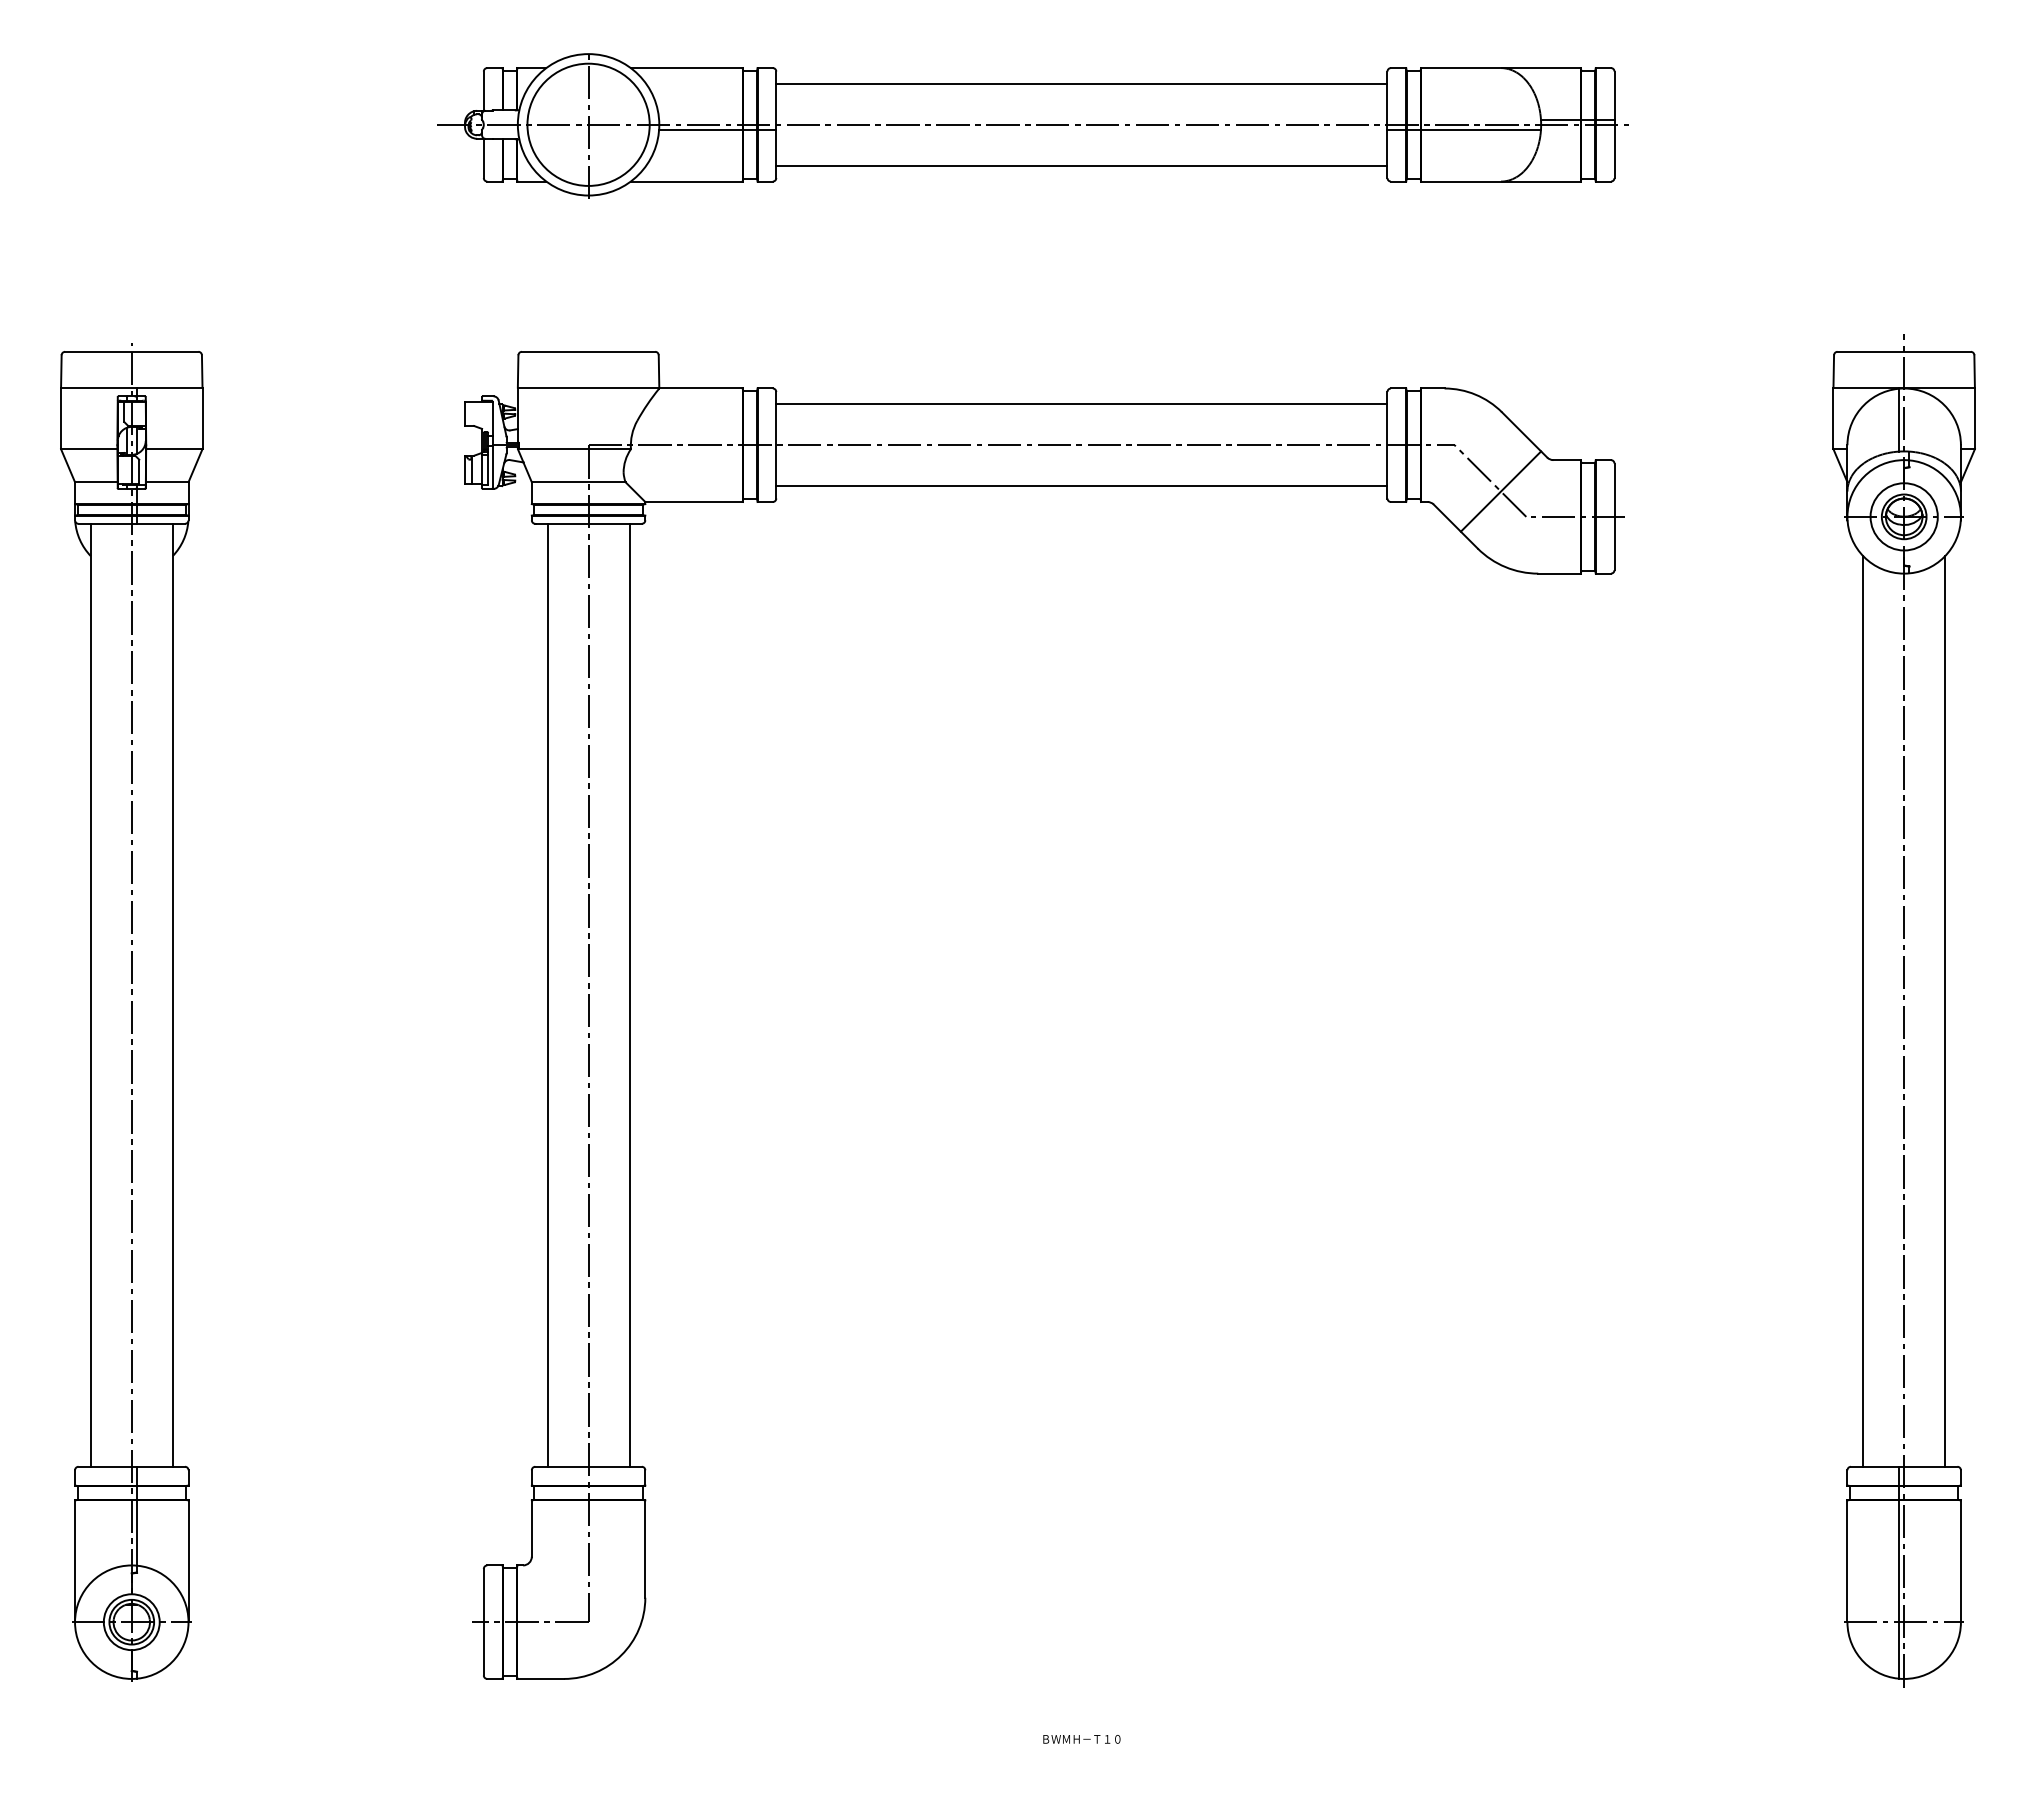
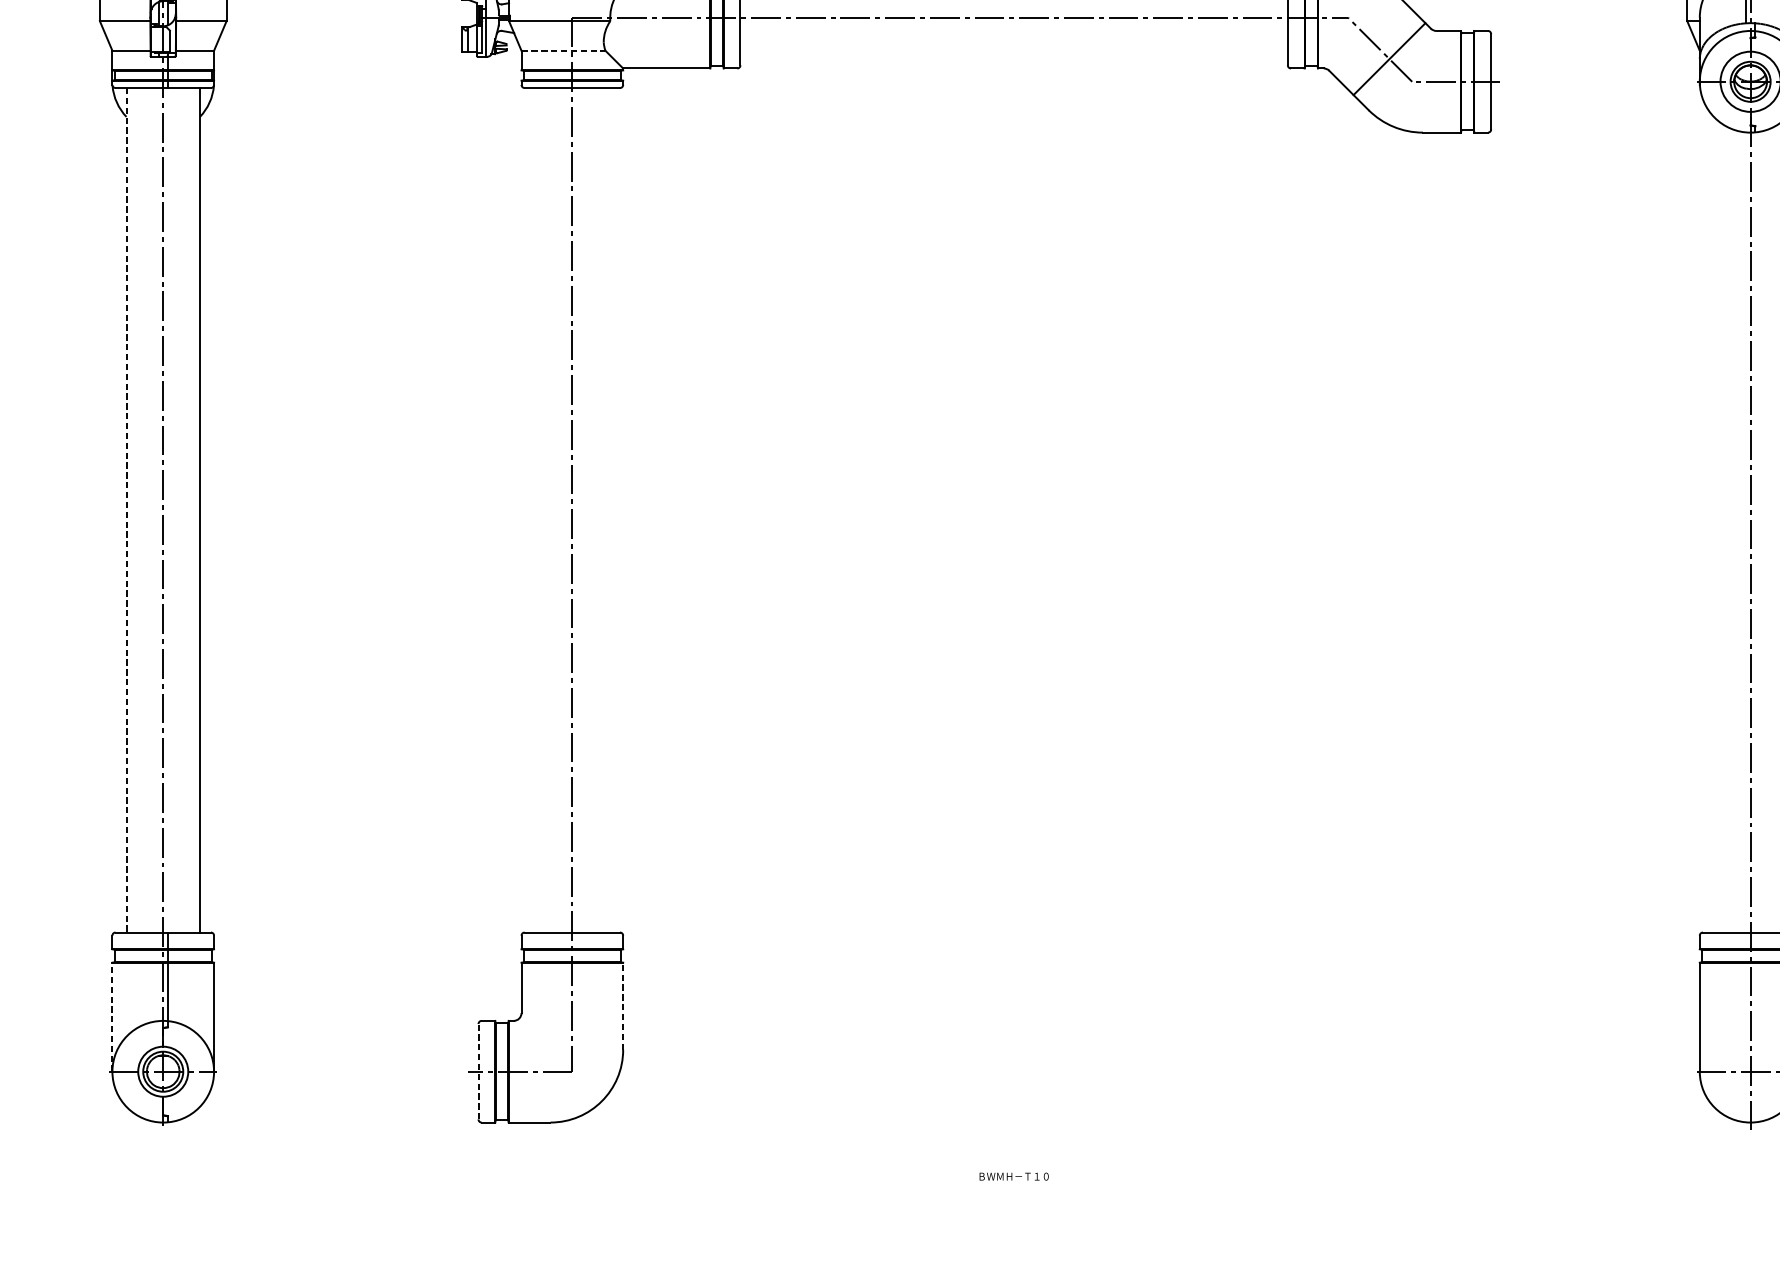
line: (578, 482) -> (563, 51), solid -> dashed
line: (1081, 486) -> (1013, 54), removed
line: (547, 994) -> (535, 509), removed
line: (629, 994) -> (609, 509), removed
line: (90, 995) -> (126, 510), solid -> dashed
line: (1863, 1011) -> (1714, 524), removed
line: (645, 1549) -> (623, 1006), solid -> dashed
line: (75, 1561) -> (112, 1017), solid -> dashed
line: (1898, 1572) -> (1745, 1027), removed
line: (483, 1621) -> (478, 1071), solid -> dashed

